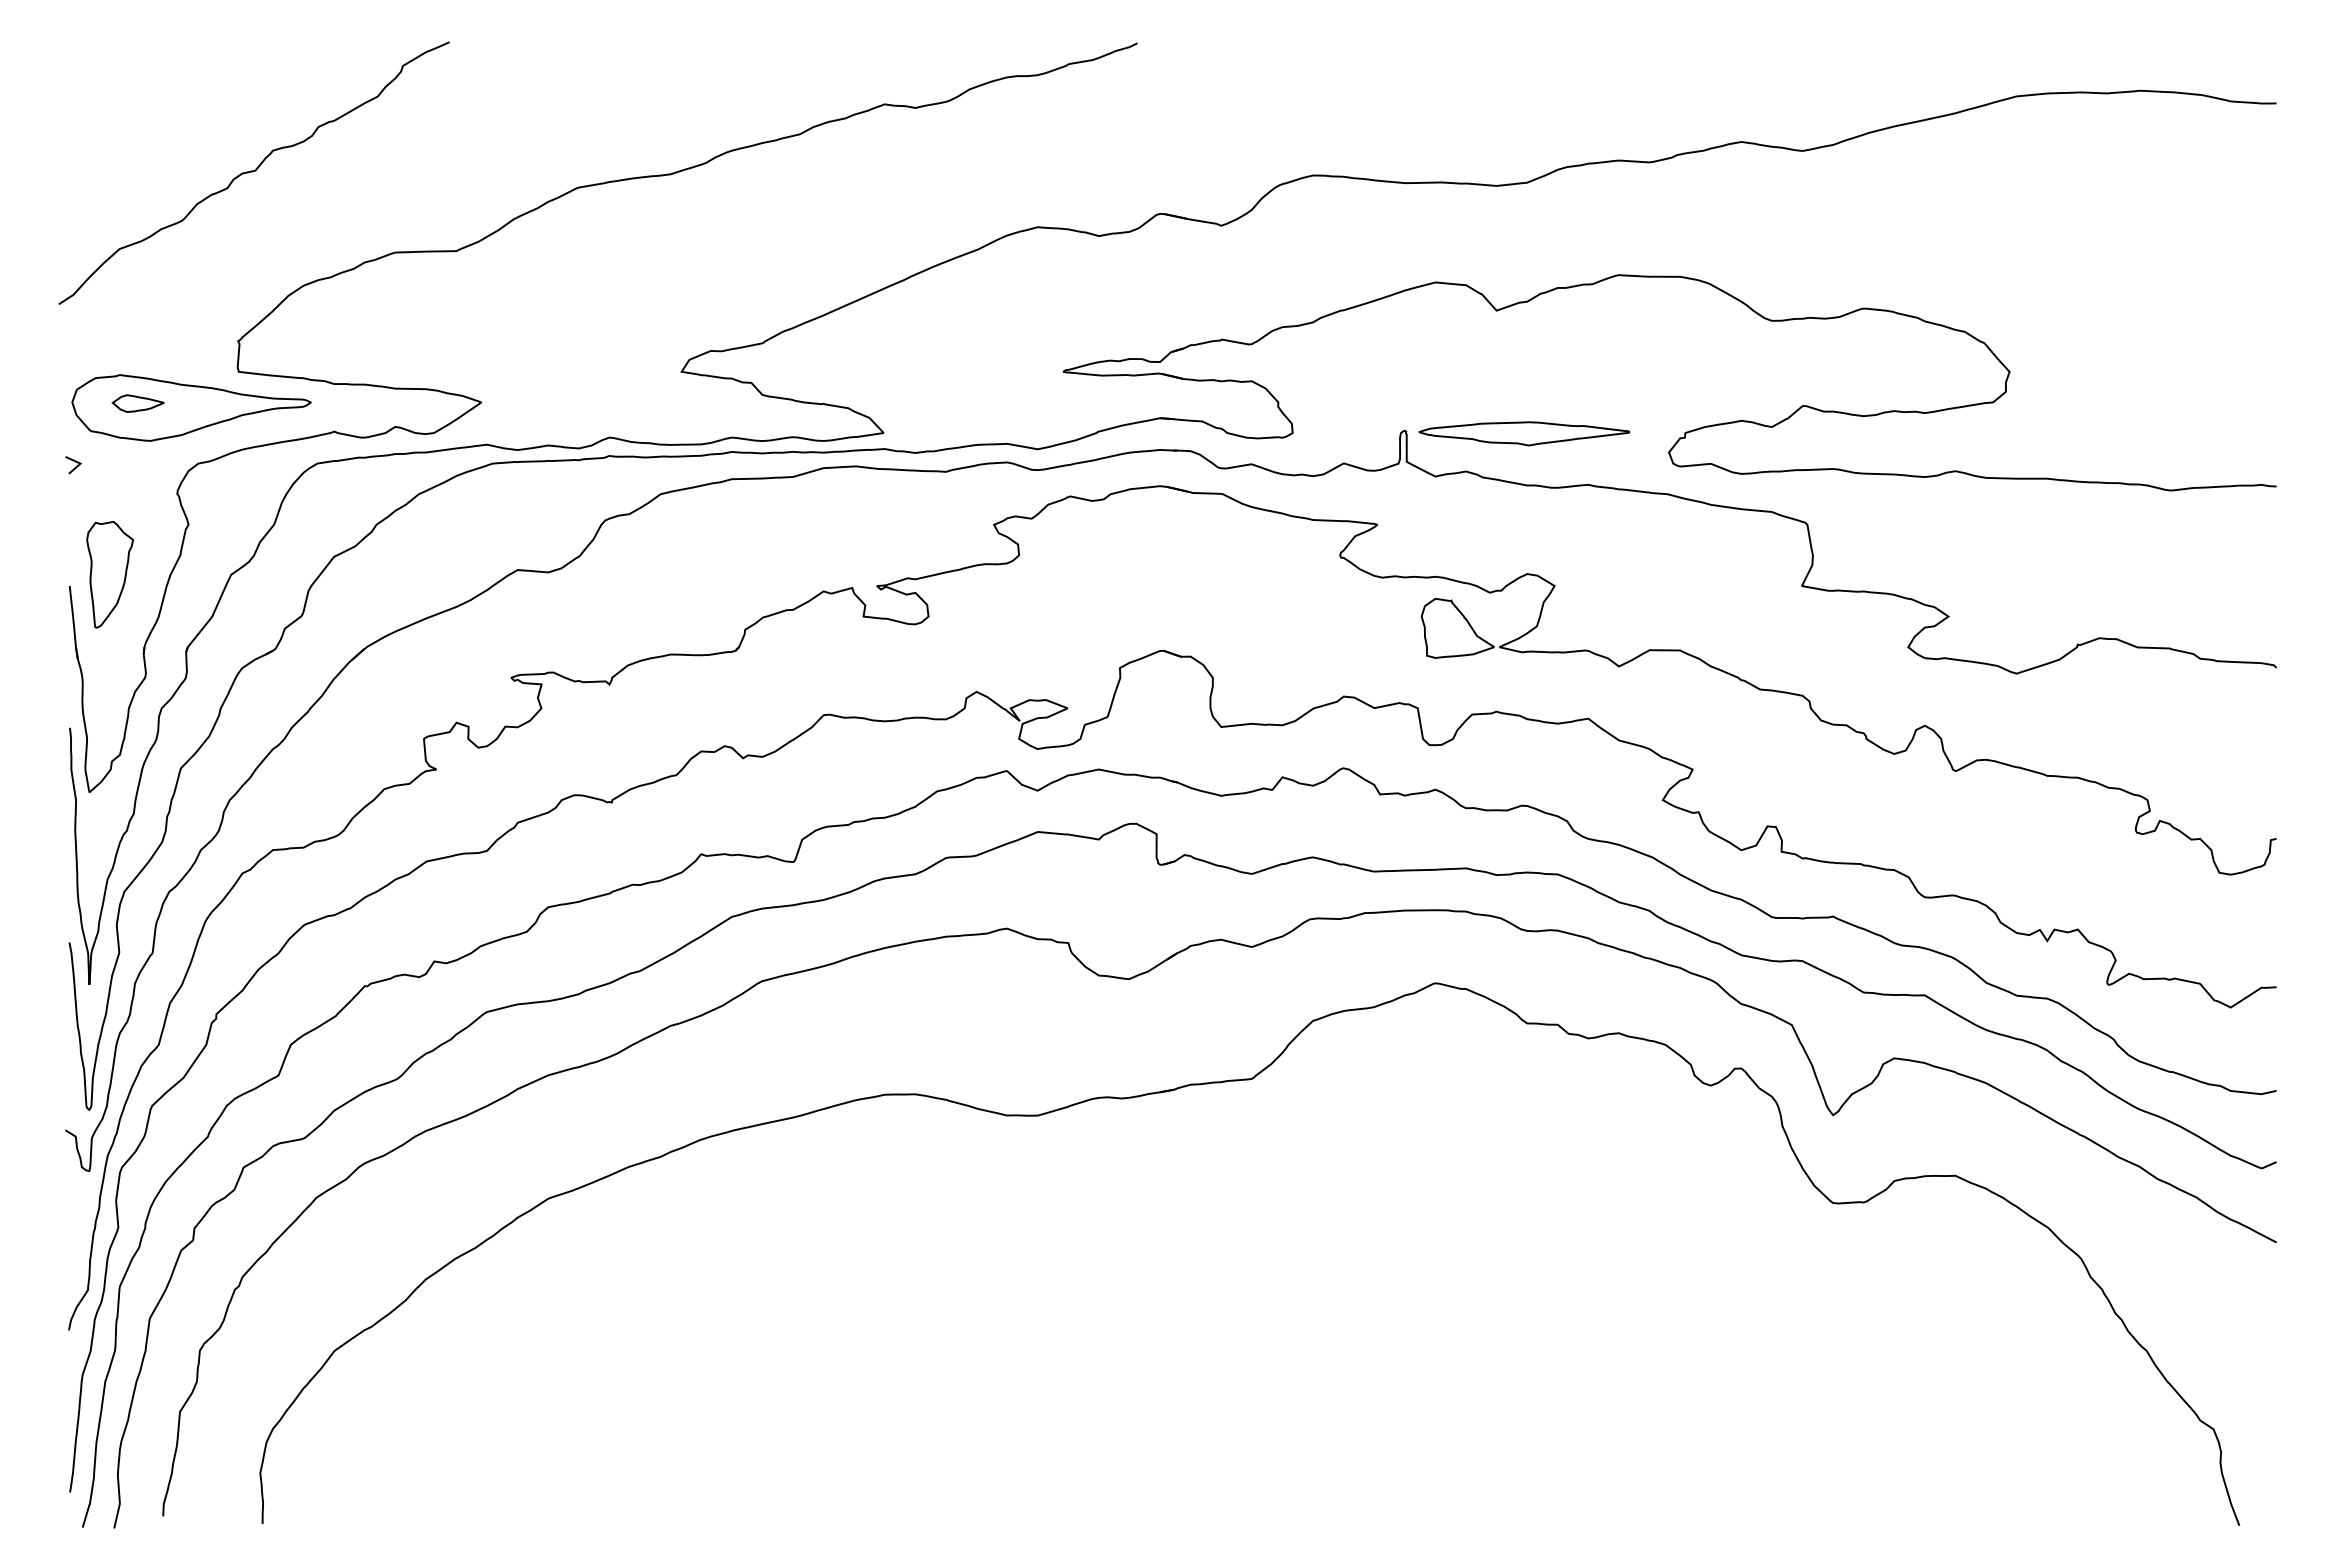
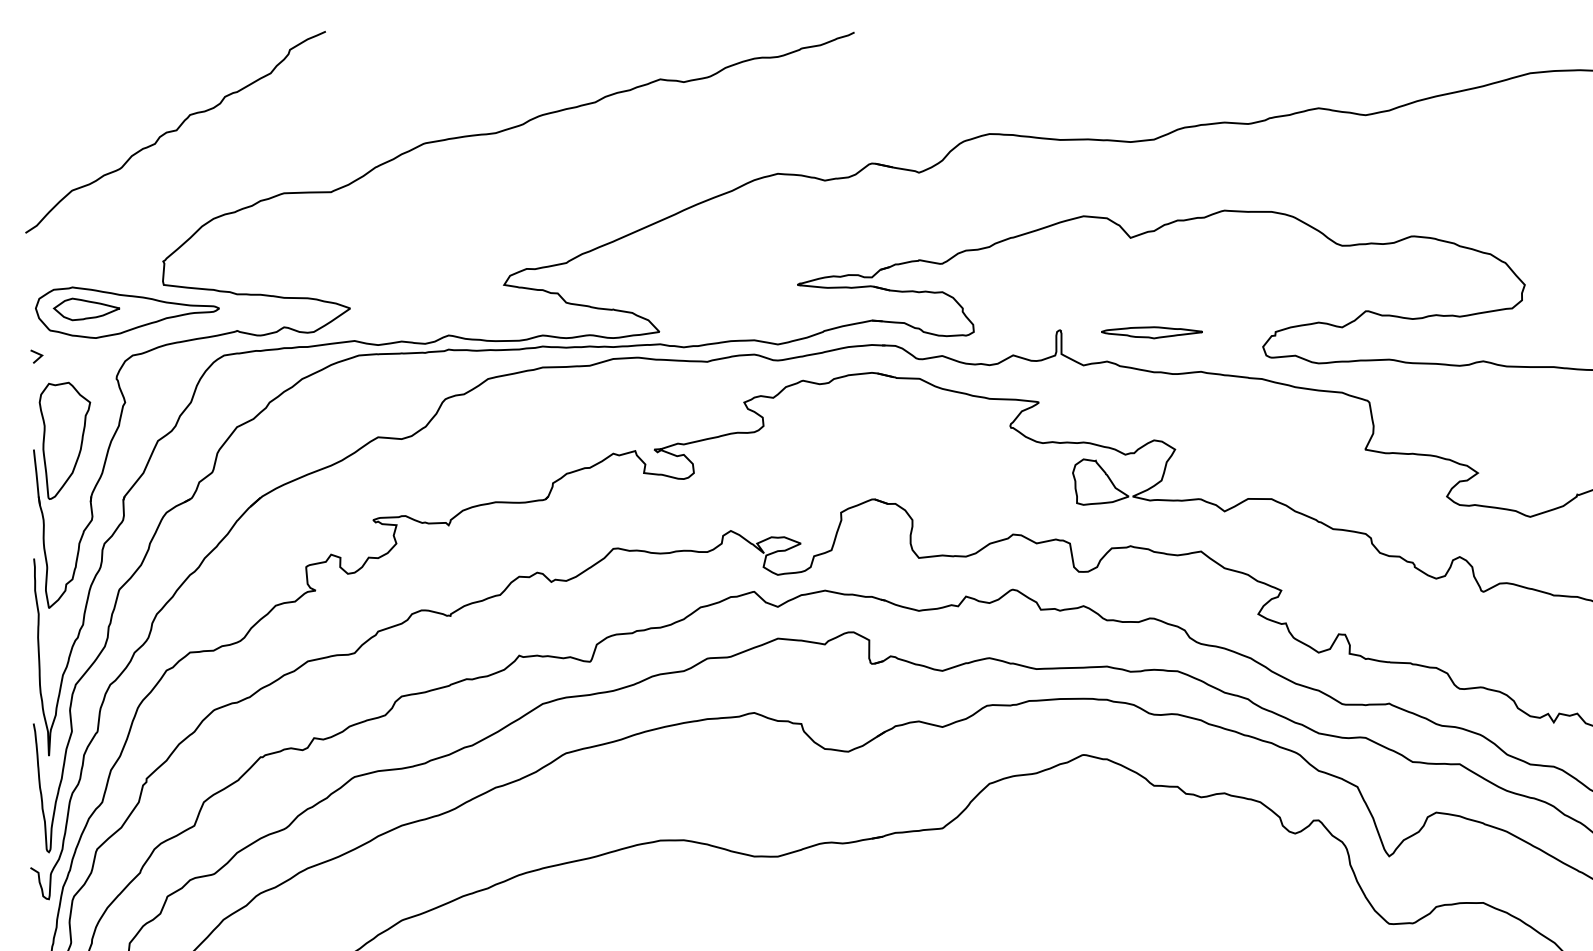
part: (137, 403) -> (85, 309), size x1.67
part: (1524, 434) -> (1152, 333), size x0.62
part: (109, 574) -> (64, 440), size x1.43

